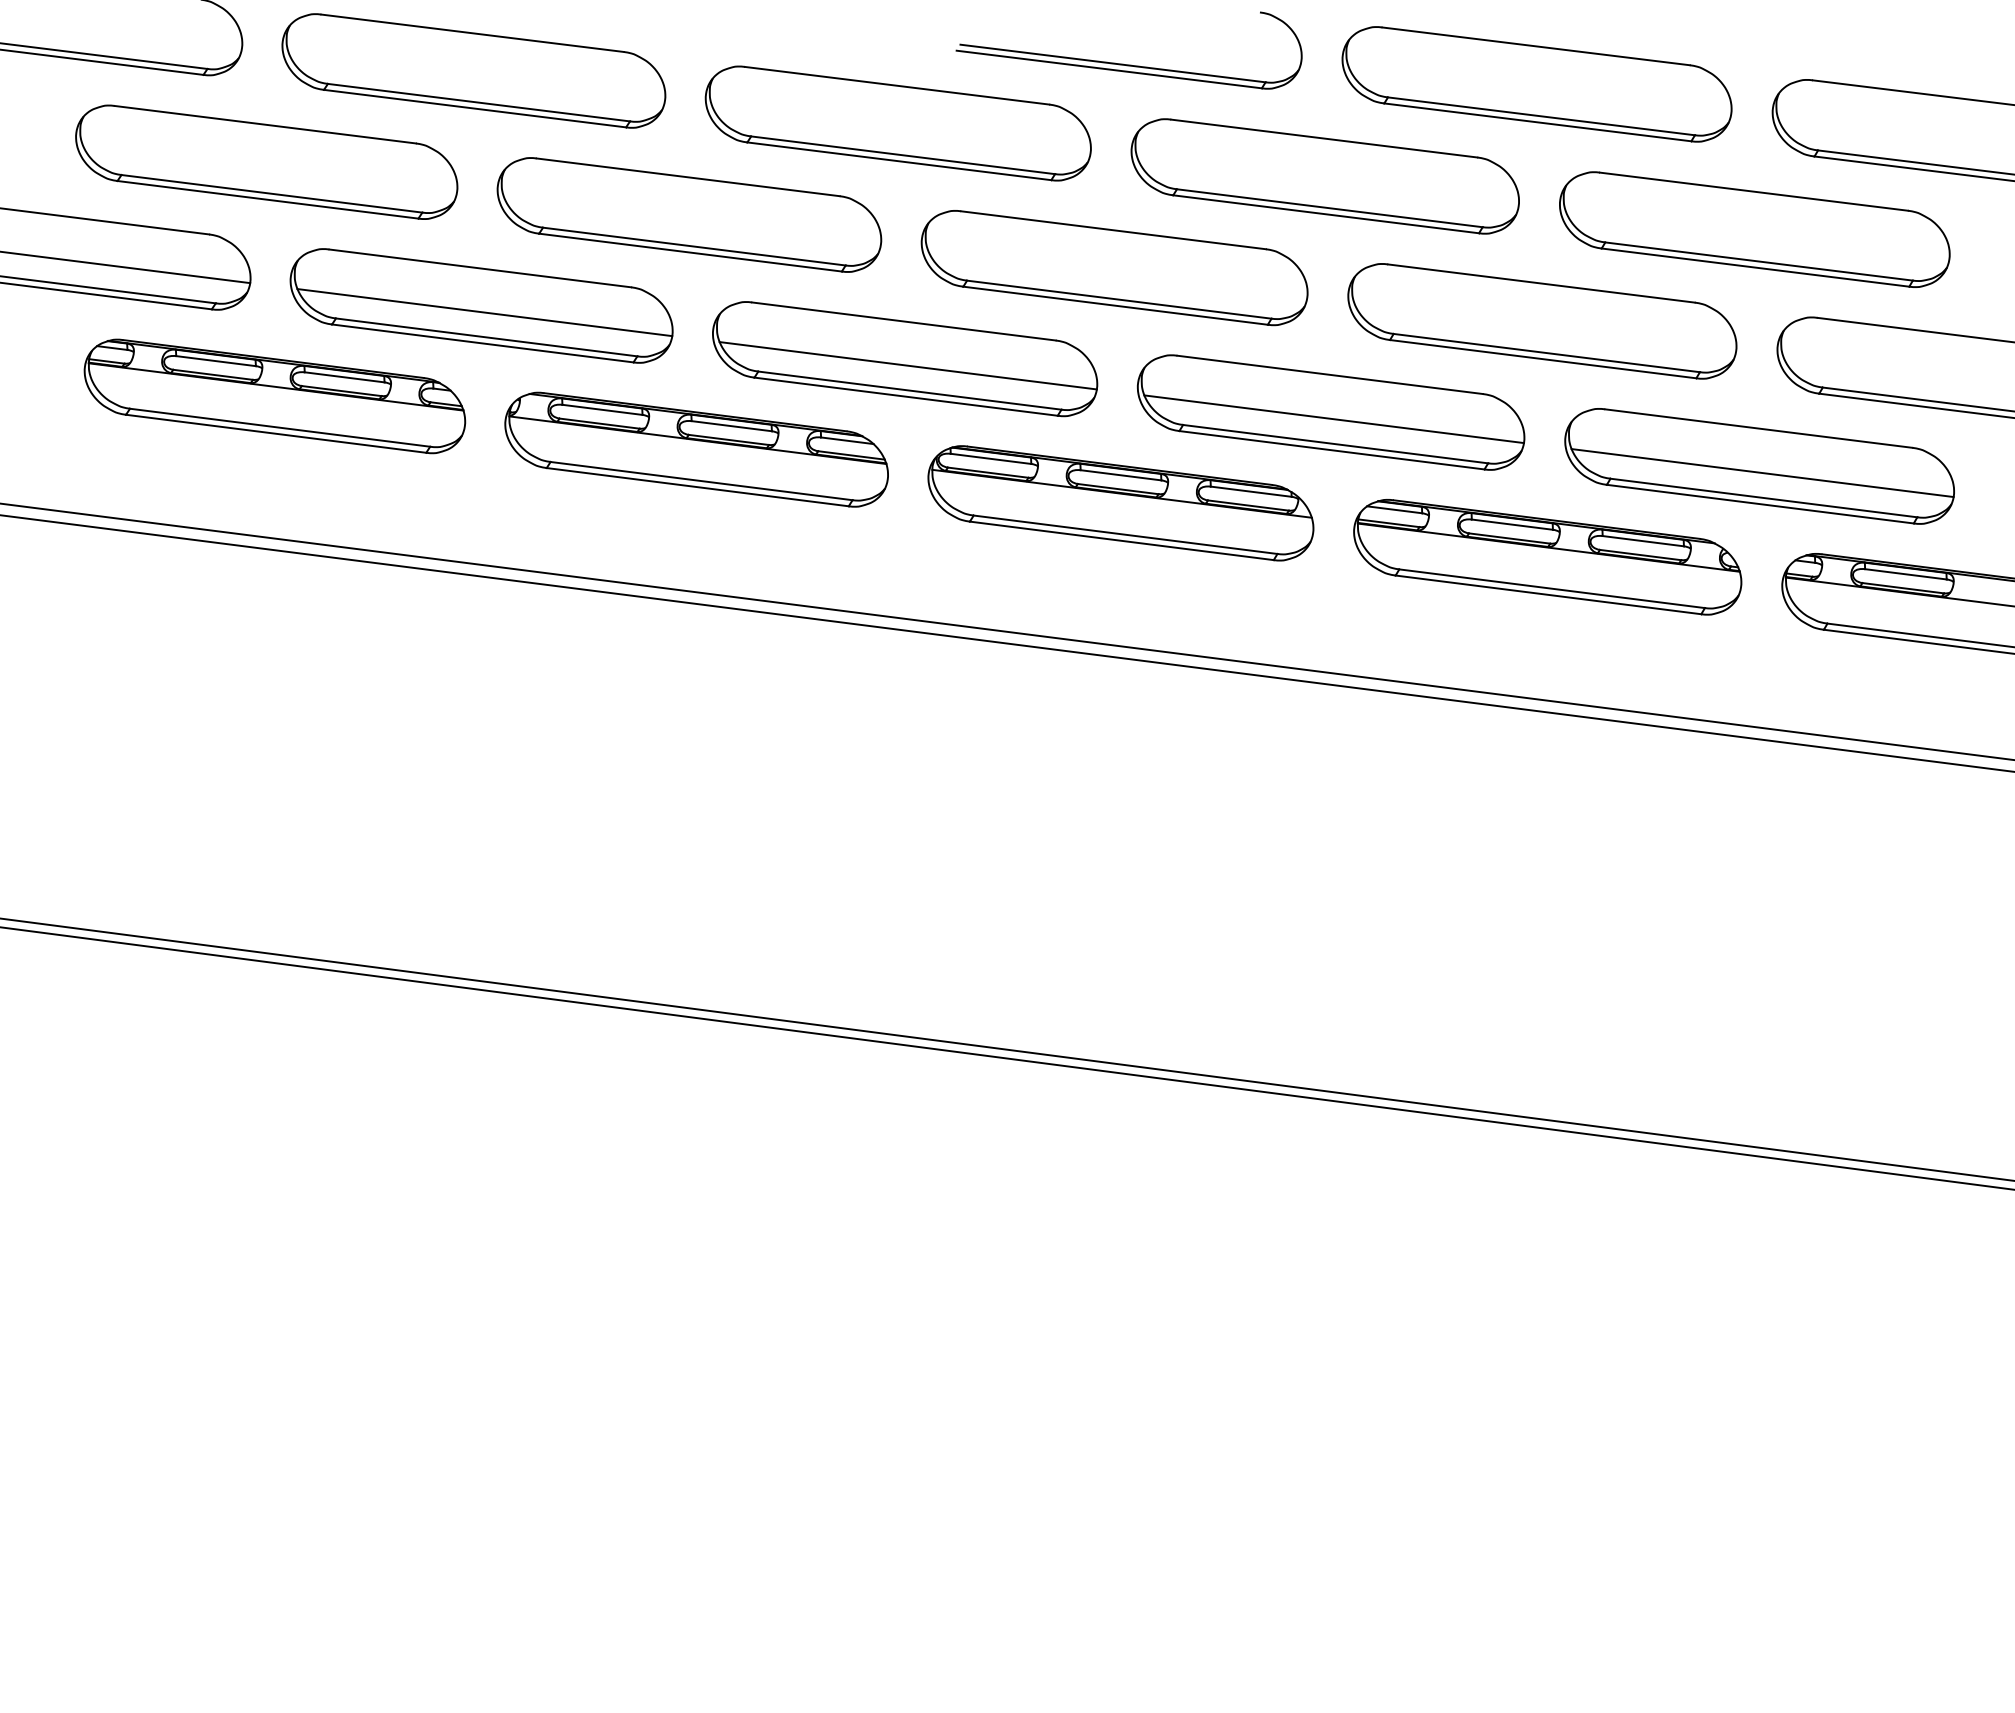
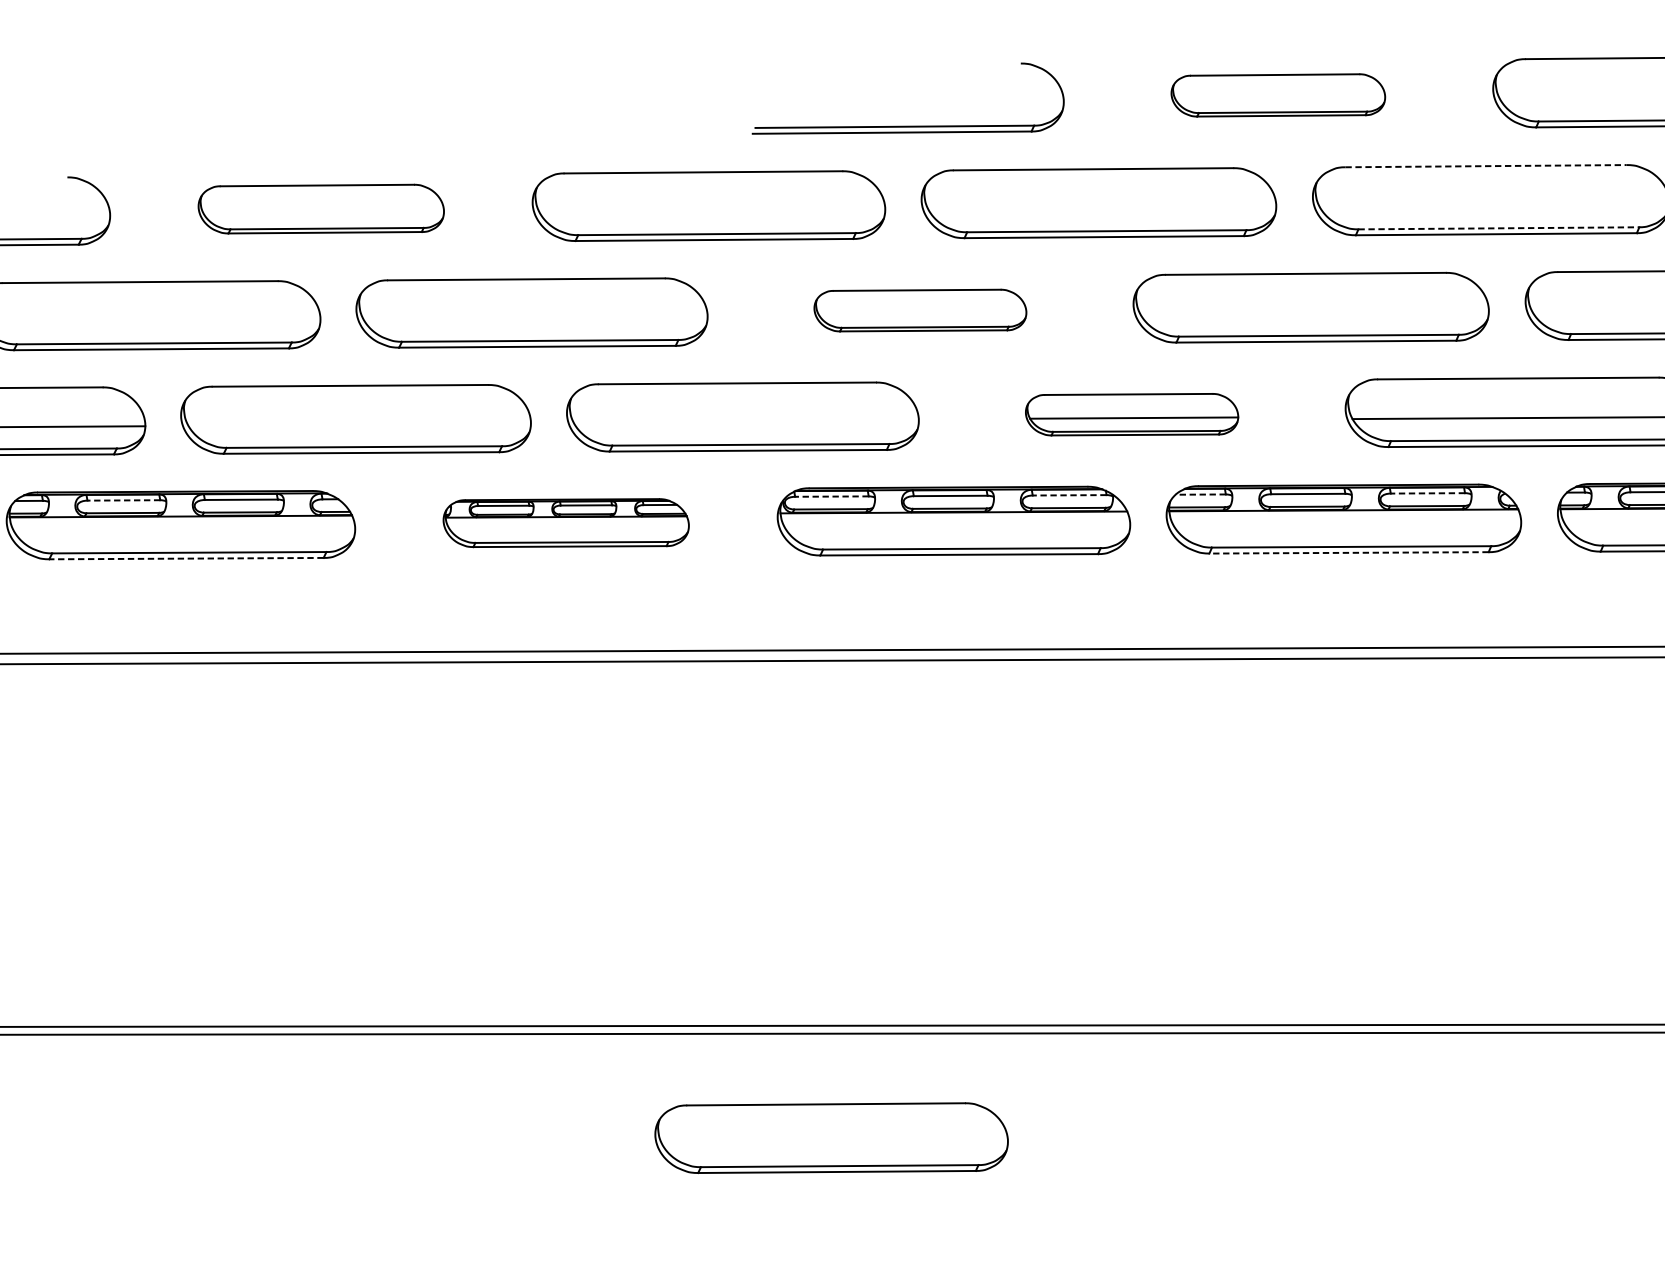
part: (473, 70) -> (320, 208), size x0.7
part: (1536, 84) -> (1277, 95), size x0.6
line: (1754, 191) -> (1486, 165), solid -> dashed
line: (1759, 261) -> (1499, 228), solid -> dashed
part: (1114, 268) -> (920, 310), size x0.6
line: (484, 312) -> (359, 424), removed
line: (215, 361) -> (123, 500), solid -> dashed
line: (907, 365) -> (745, 422), removed
part: (1330, 412) -> (1131, 414), size x0.6
line: (275, 433) -> (185, 558), solid -> dashed
part: (696, 449) -> (566, 523), size x0.7
line: (991, 458) -> (832, 496), solid -> dashed
line: (1251, 491) -> (1069, 495), solid -> dashed
line: (1394, 509) -> (1200, 494), solid -> dashed
line: (1643, 541) -> (1428, 493), solid -> dashed
line: (1547, 594) -> (1348, 552), solid -> dashed
part: (897, 1160) -> (830, 1138), added

